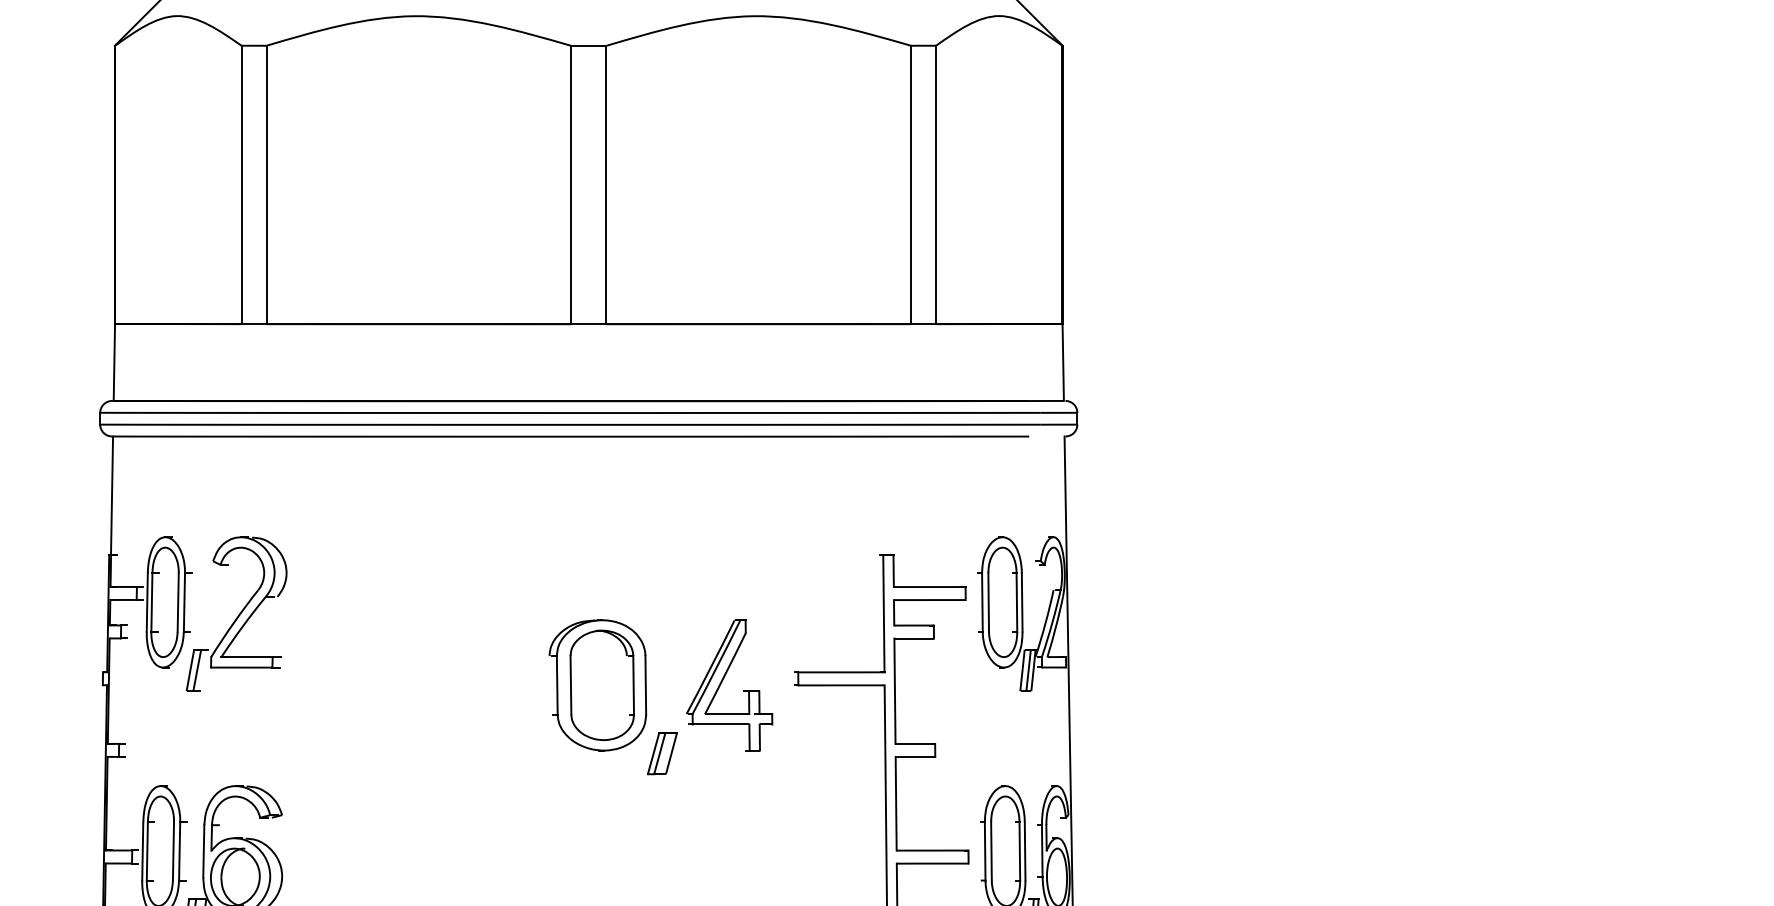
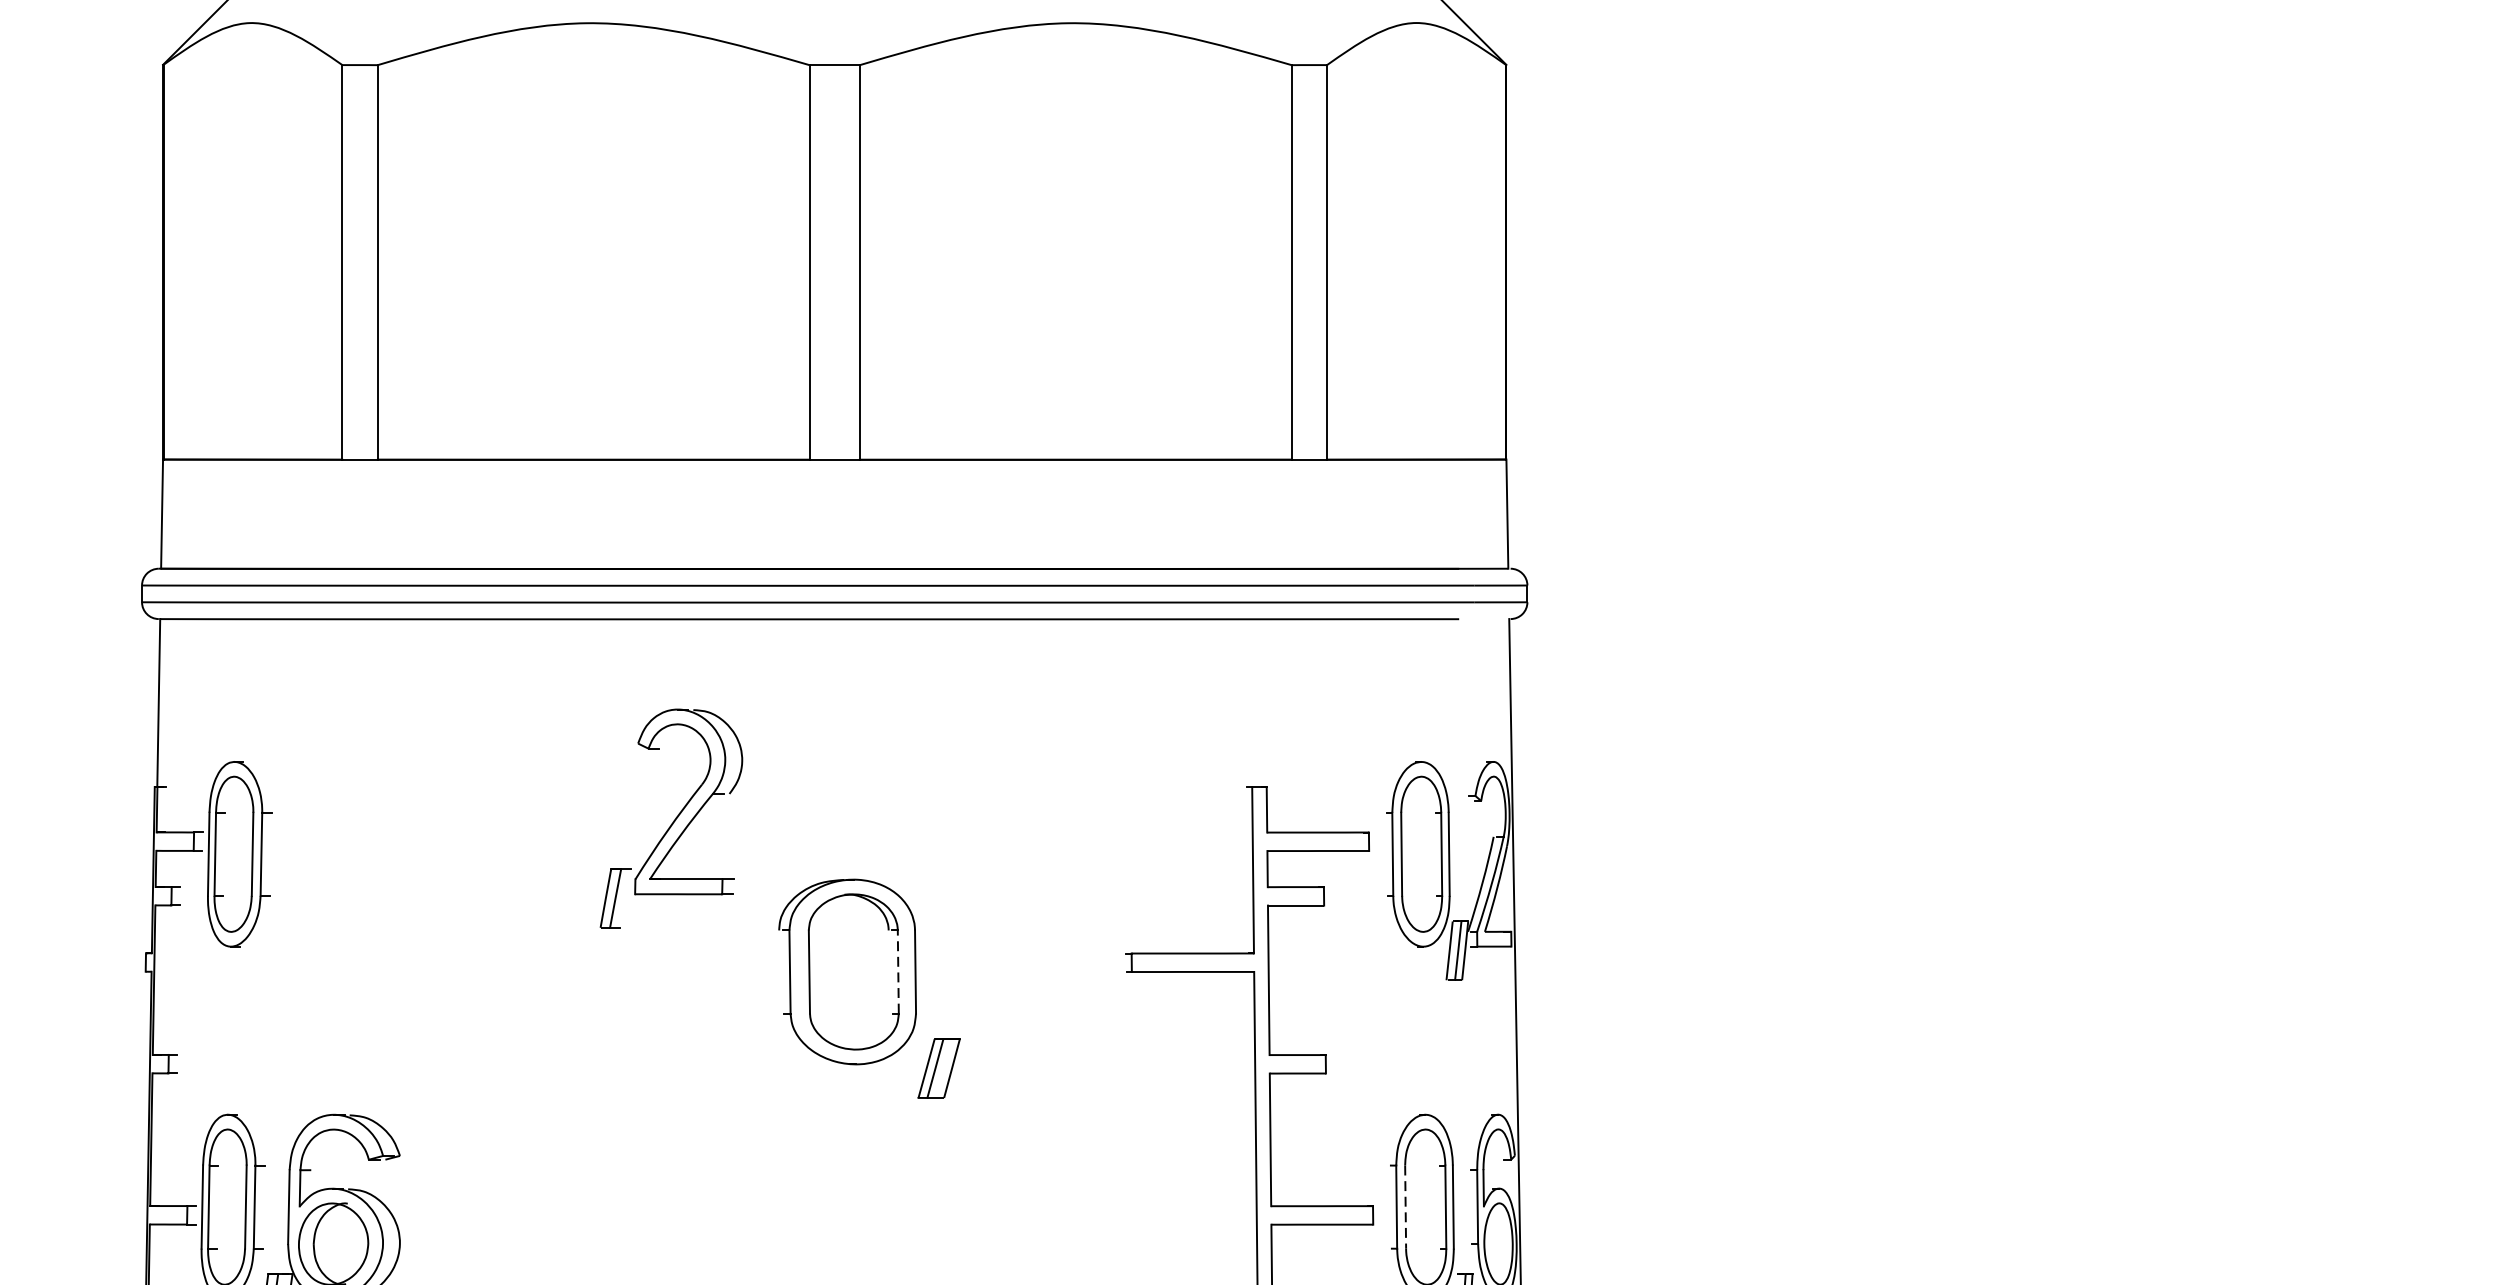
part: (236, 613) -> (671, 817), moved
part: (722, 682) -> (1024, 967), removed
line: (633, 684) -> (898, 970), solid -> dashed
line: (991, 851) -> (1405, 1207), solid -> dashed

